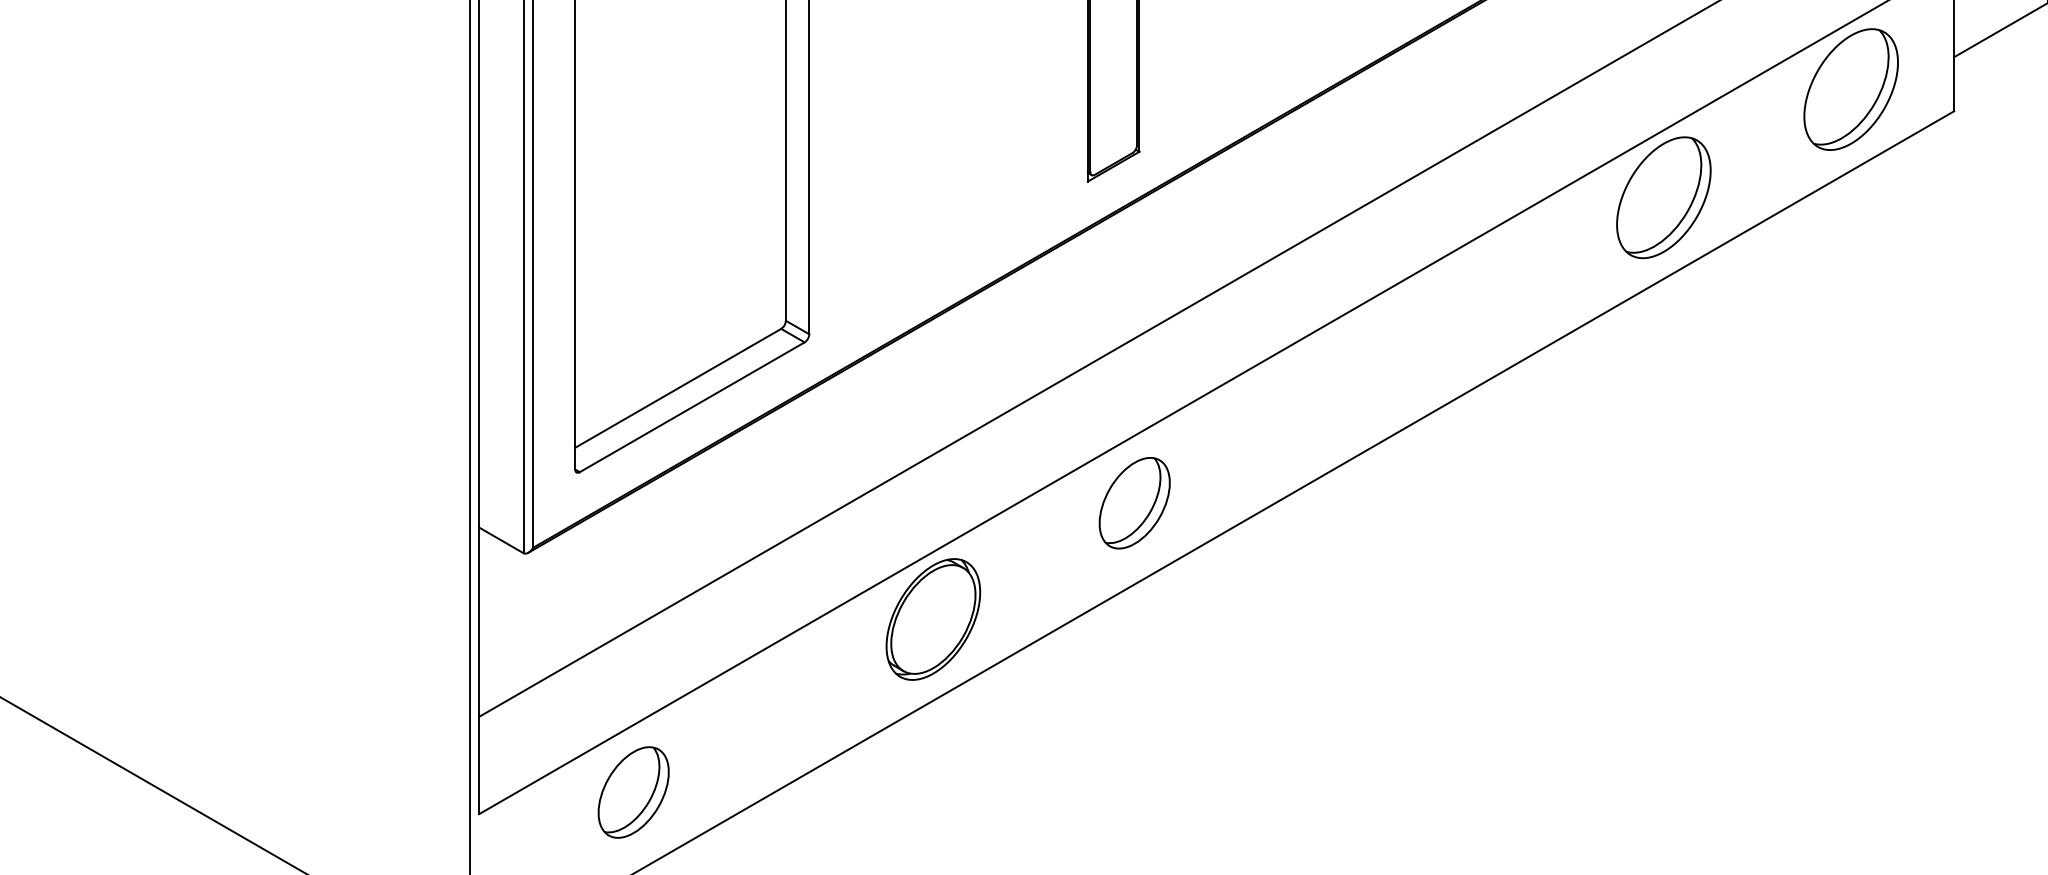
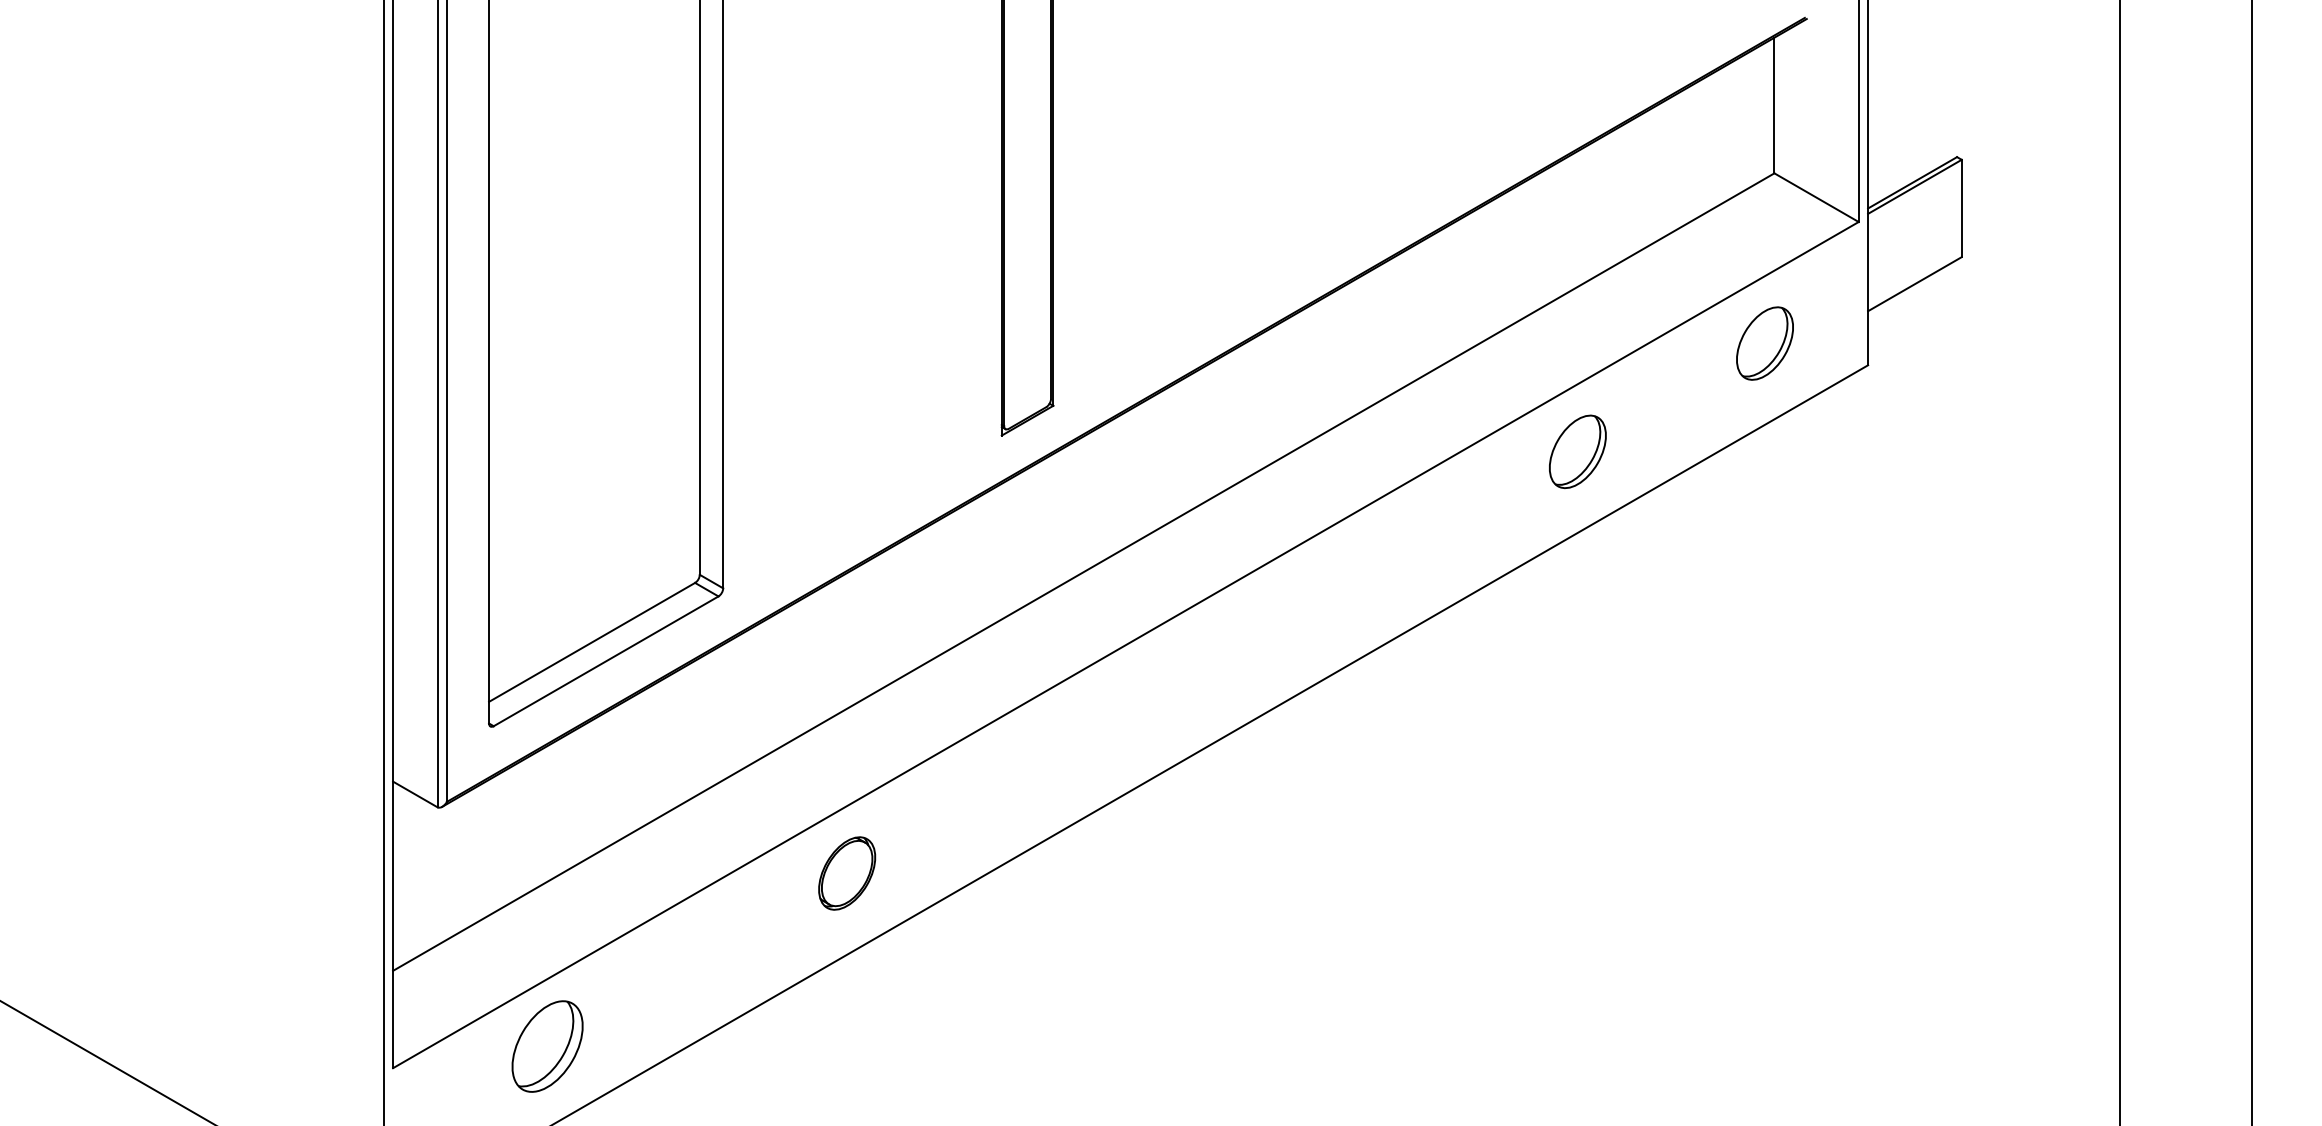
part: (1850, 89) -> (1764, 343), size x0.6
part: (1663, 197) -> (1577, 451), size x0.6
part: (1134, 503) -> (1048, 757), removed
part: (932, 619) -> (846, 873), size x0.6

